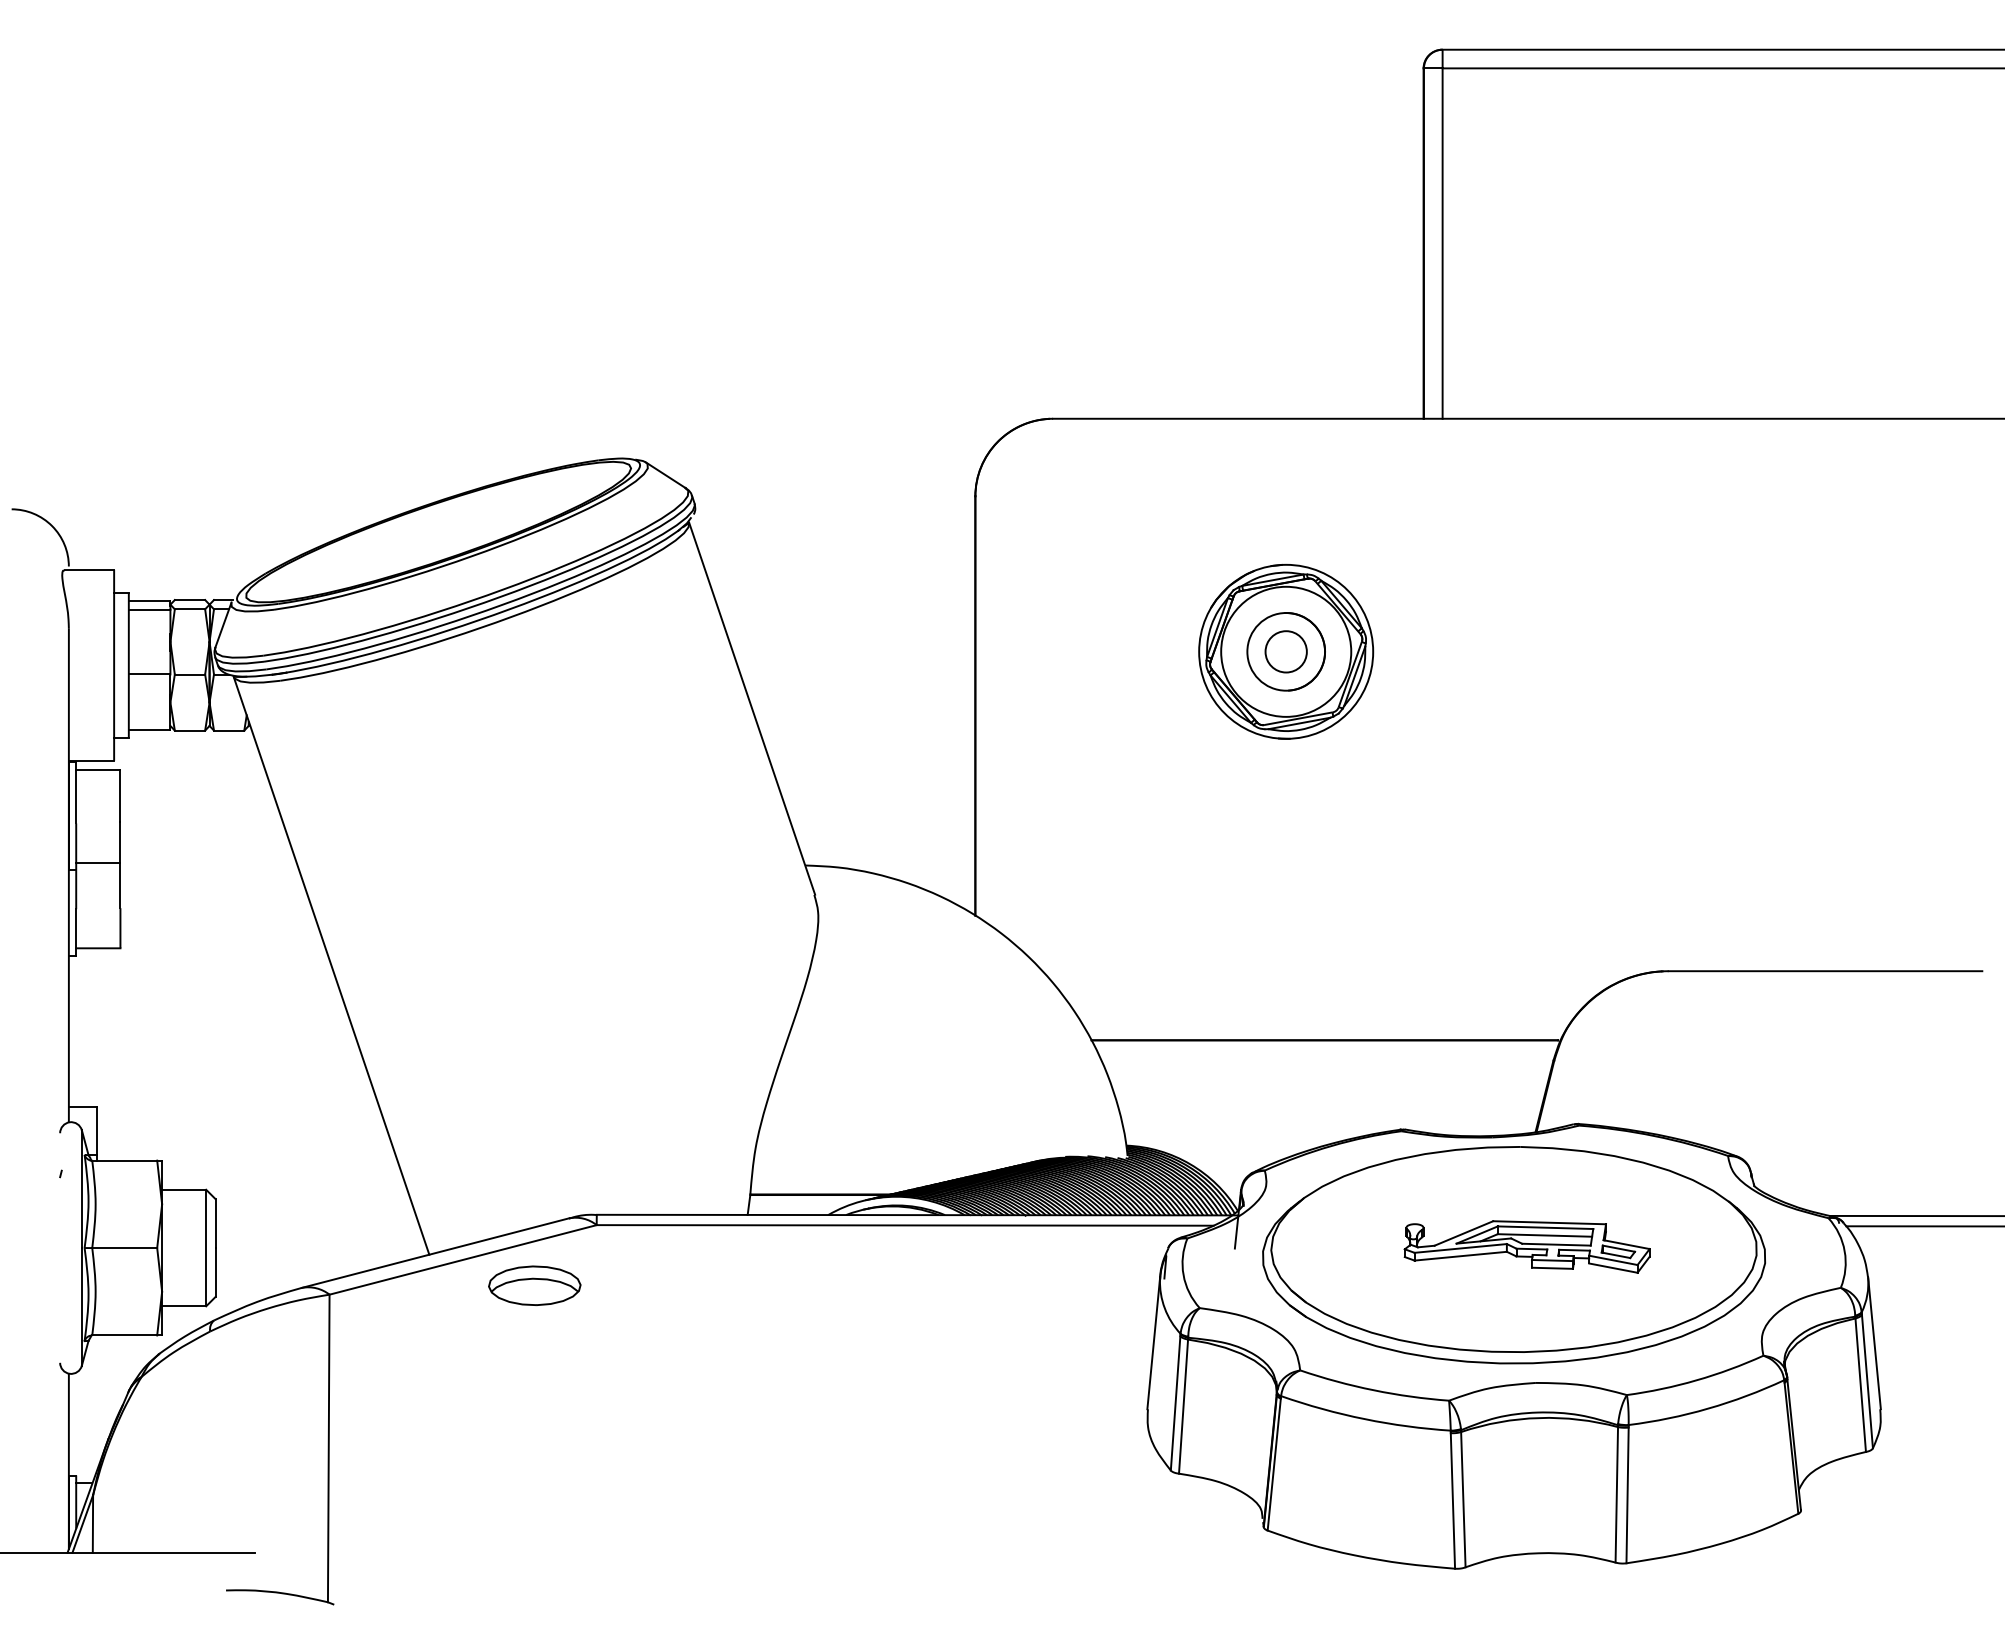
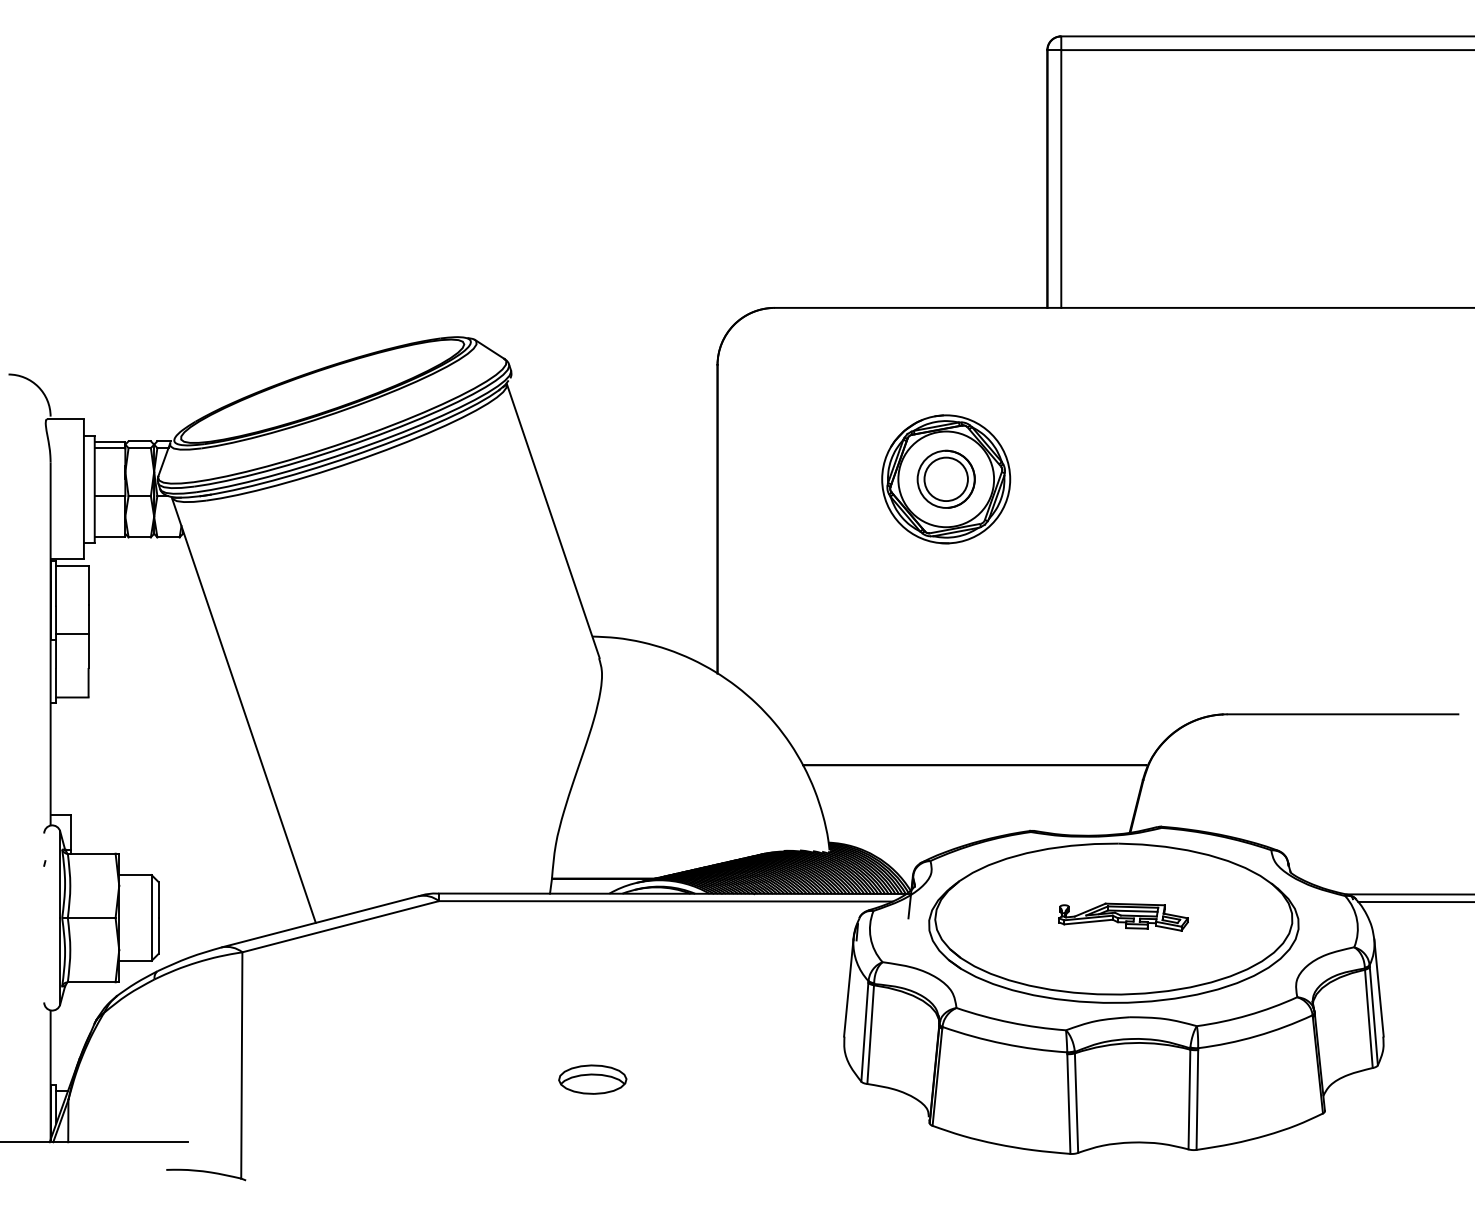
circle: (1285, 651) -> (945, 479), size x1.43
part: (1526, 1246) -> (1123, 916), size x0.71
part: (534, 1285) -> (592, 1079), moved

